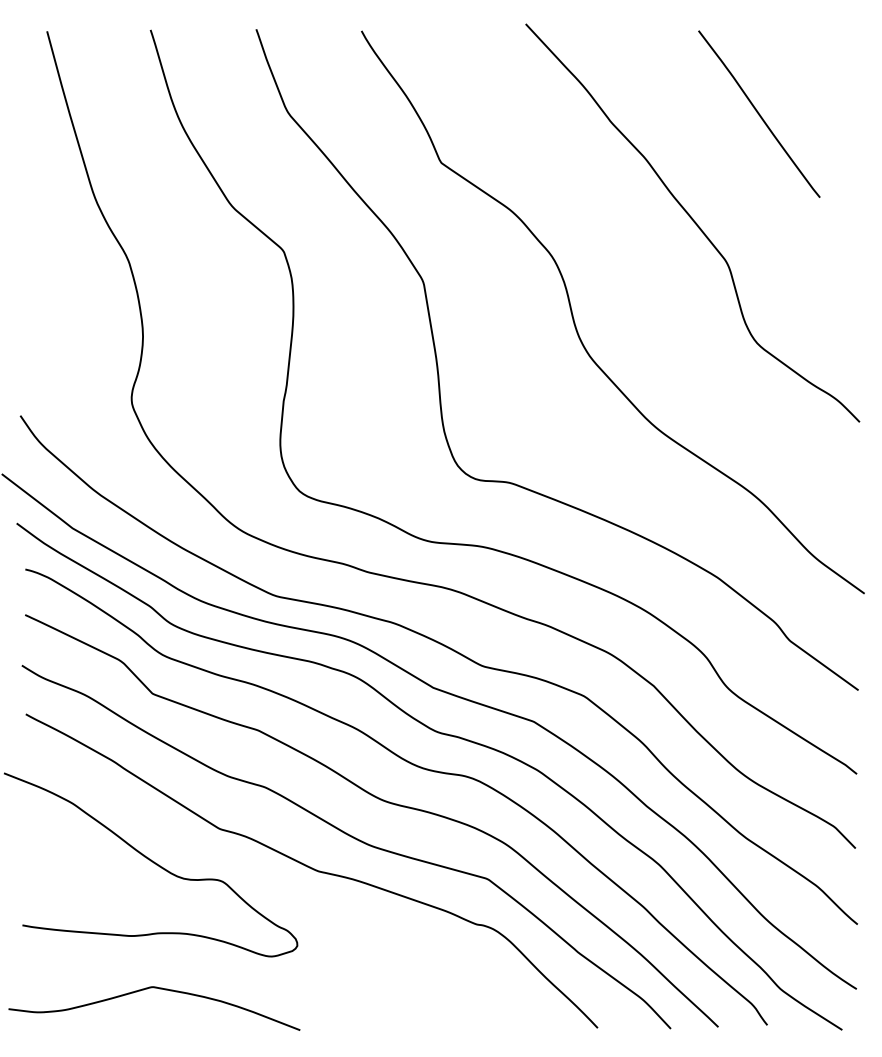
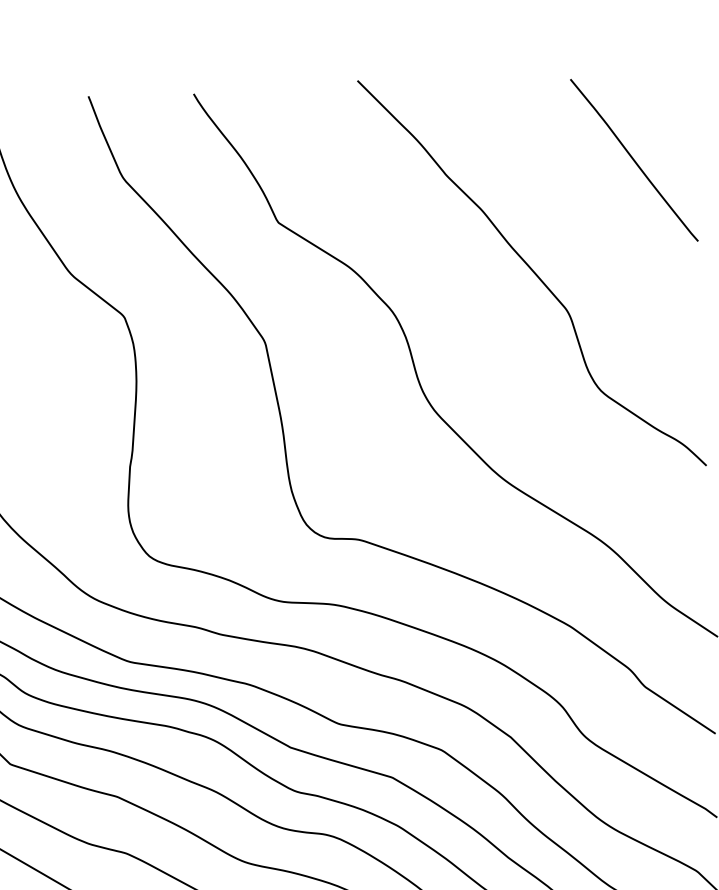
curve: (759, 113) -> (634, 159), moved

